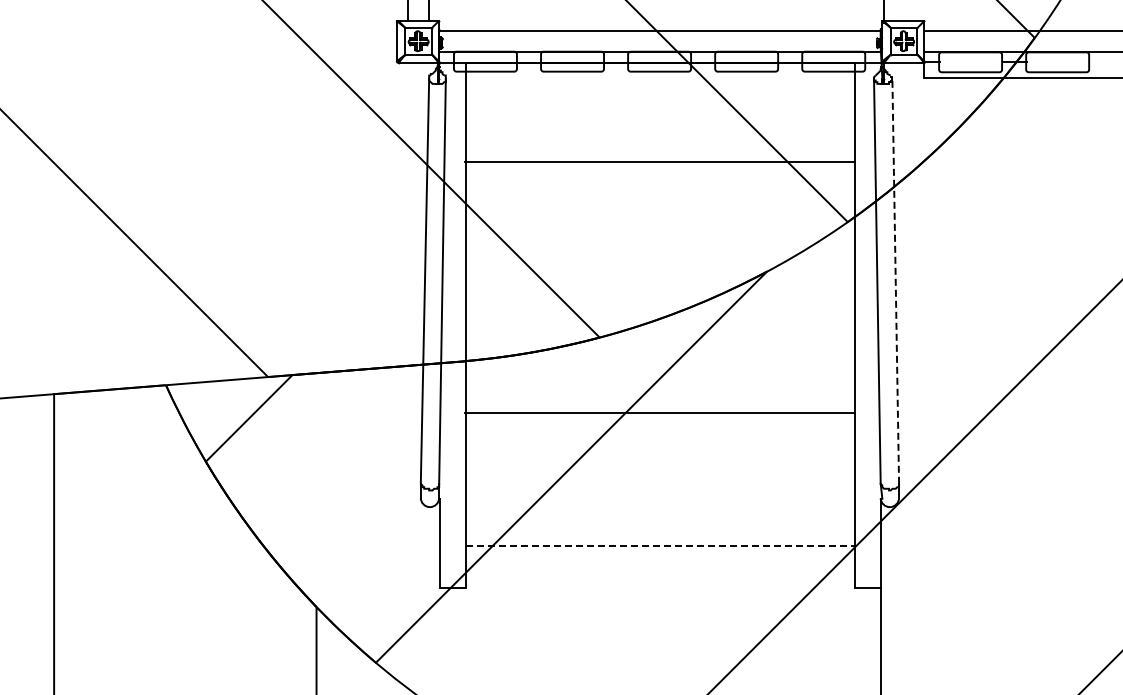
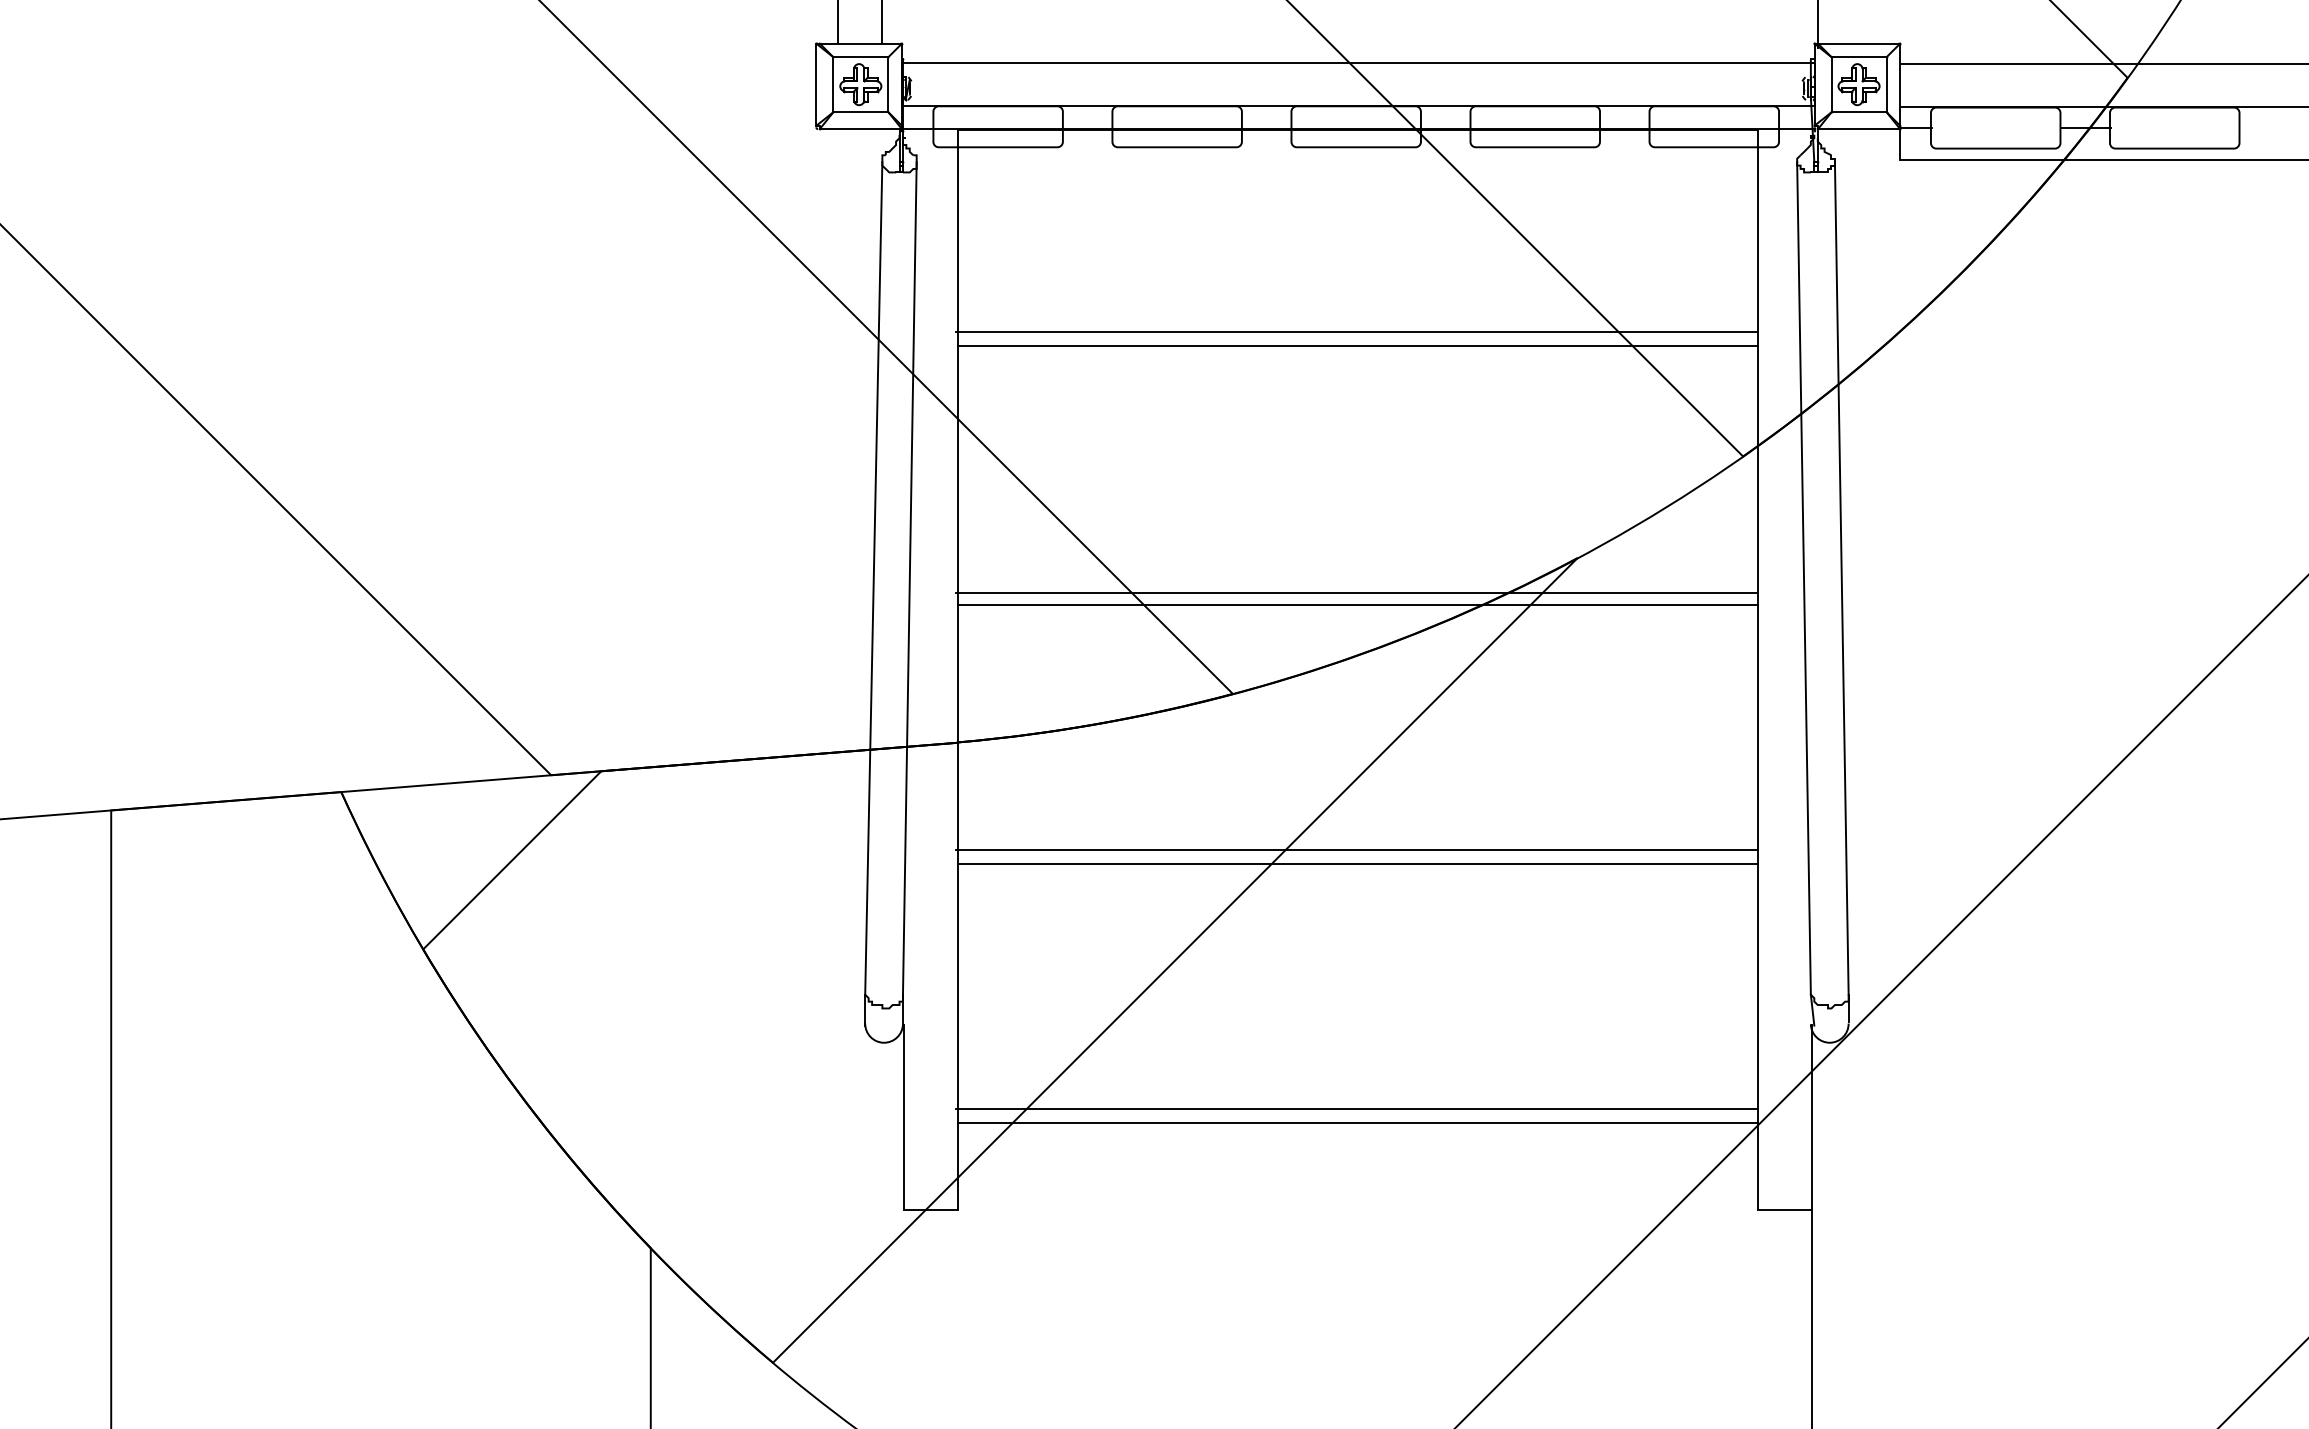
line: (660, 168) -> (1358, 346), added
line: (895, 280) -> (1841, 576), dashed -> solid
line: (659, 288) -> (1356, 593), added
line: (660, 294) -> (1358, 605), added
line: (660, 420) -> (1358, 864), added
line: (659, 539) -> (1356, 1109), added
line: (660, 546) -> (1358, 1123), dashed -> solid

